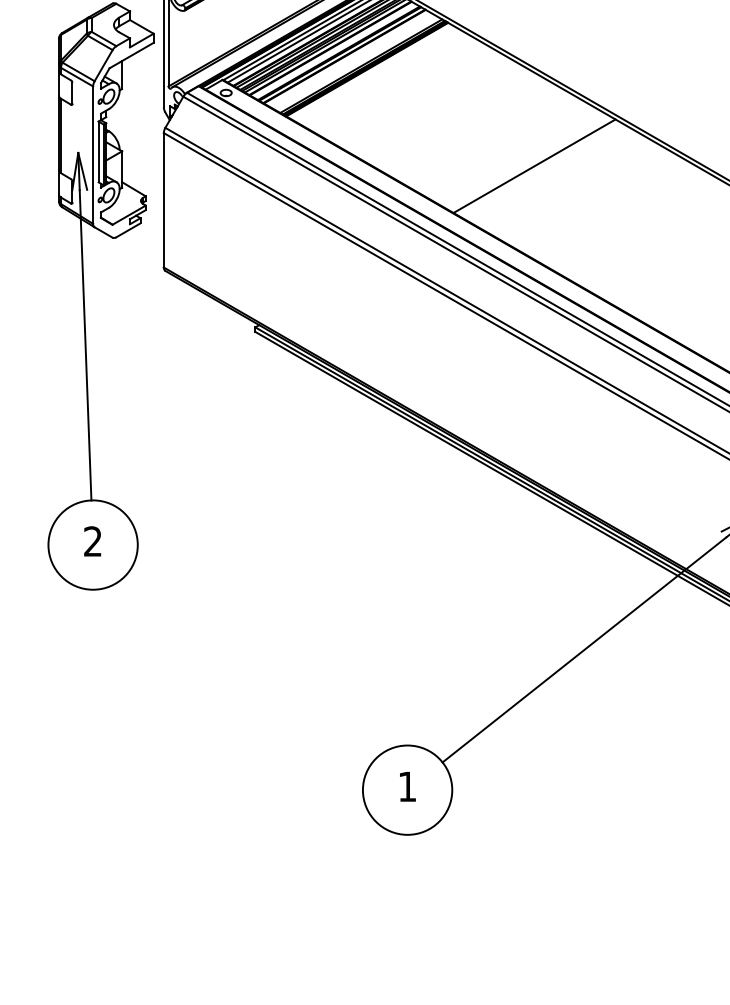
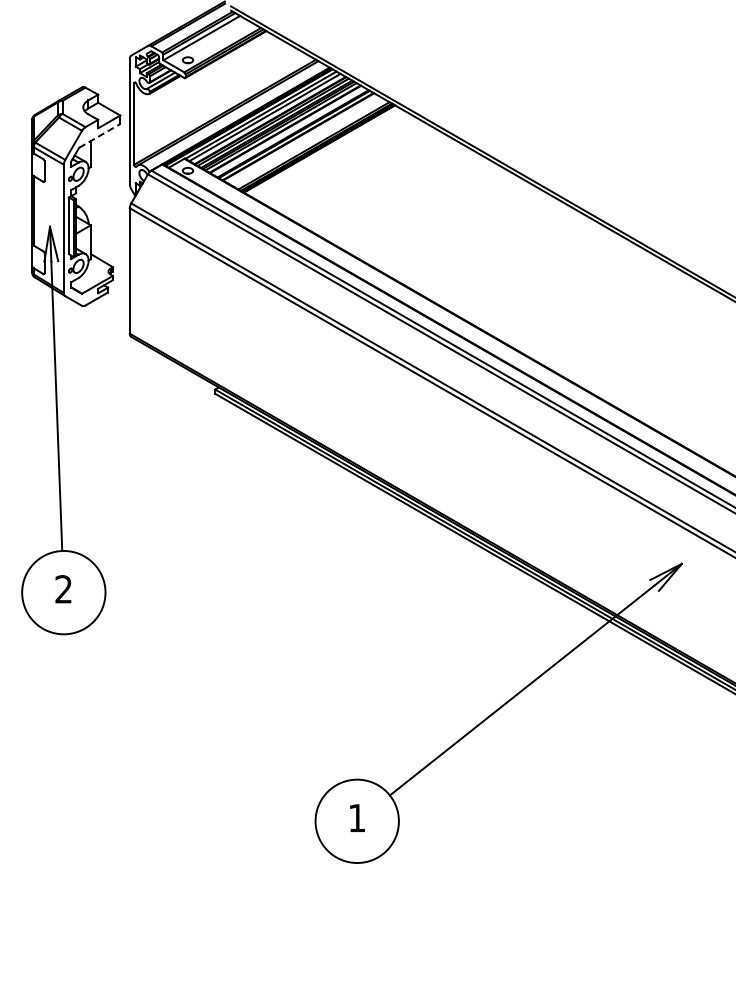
line: (131, 55) -> (99, 135), solid -> dashed
line: (534, 165) -> (475, 238), removed

